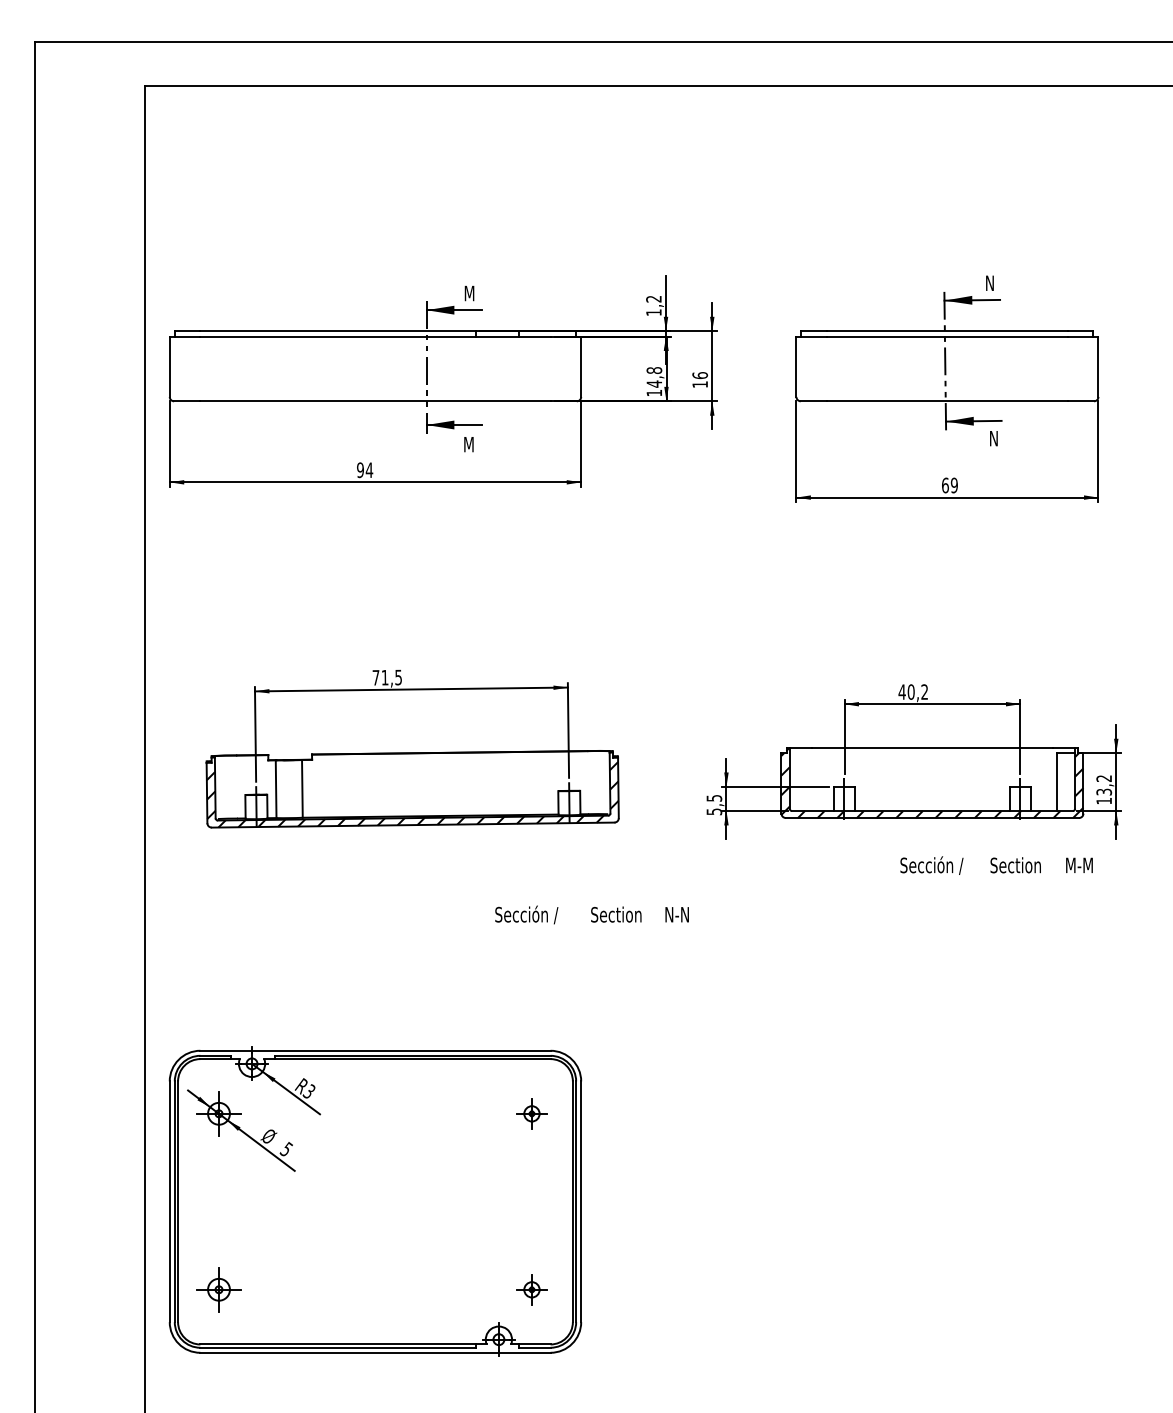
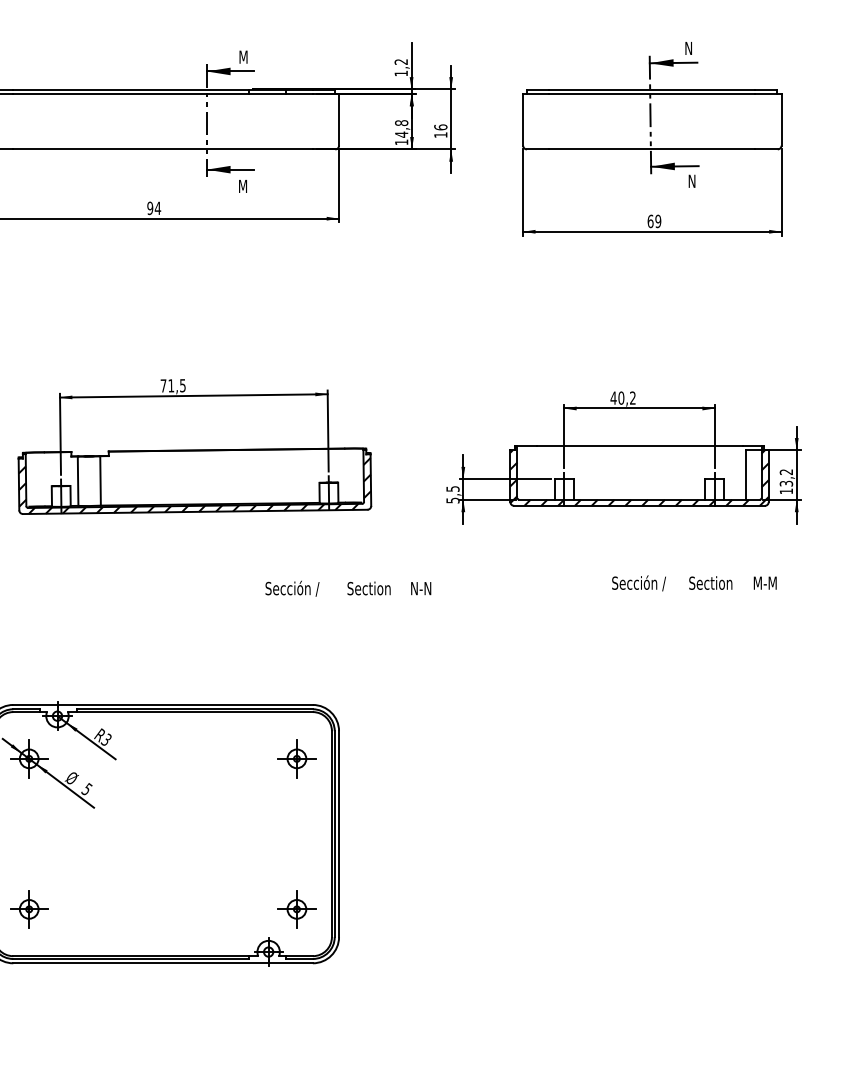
text: (996, 865) -> (694, 583), moved
part: (531, 1113) -> (296, 758), size x1.43
part: (531, 1289) -> (296, 909), size x1.43

